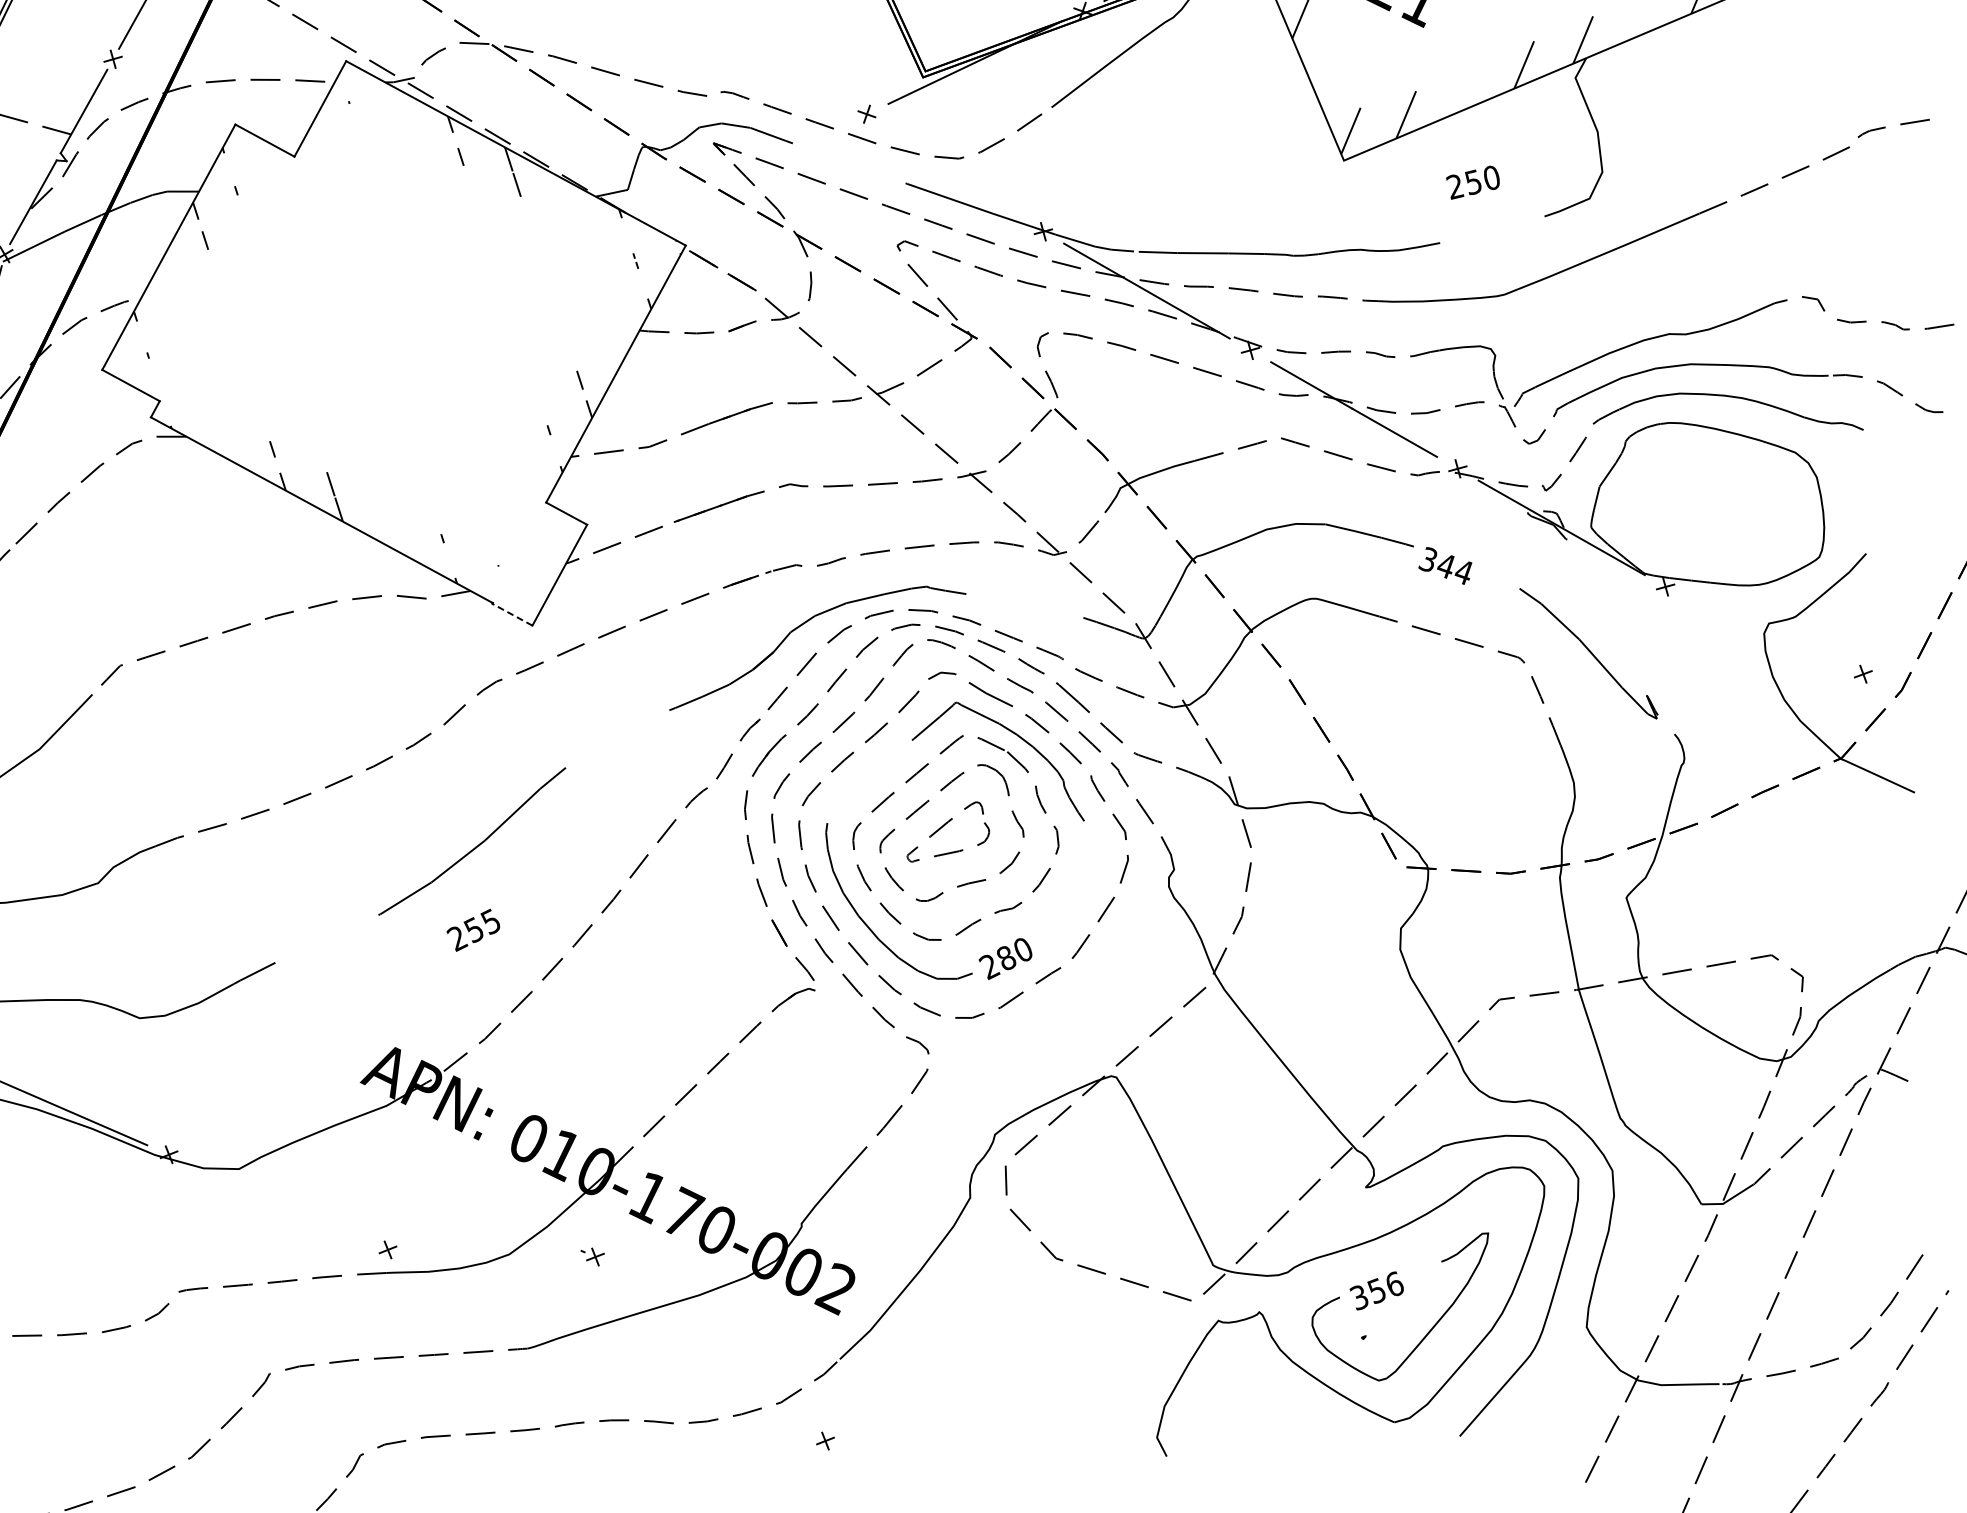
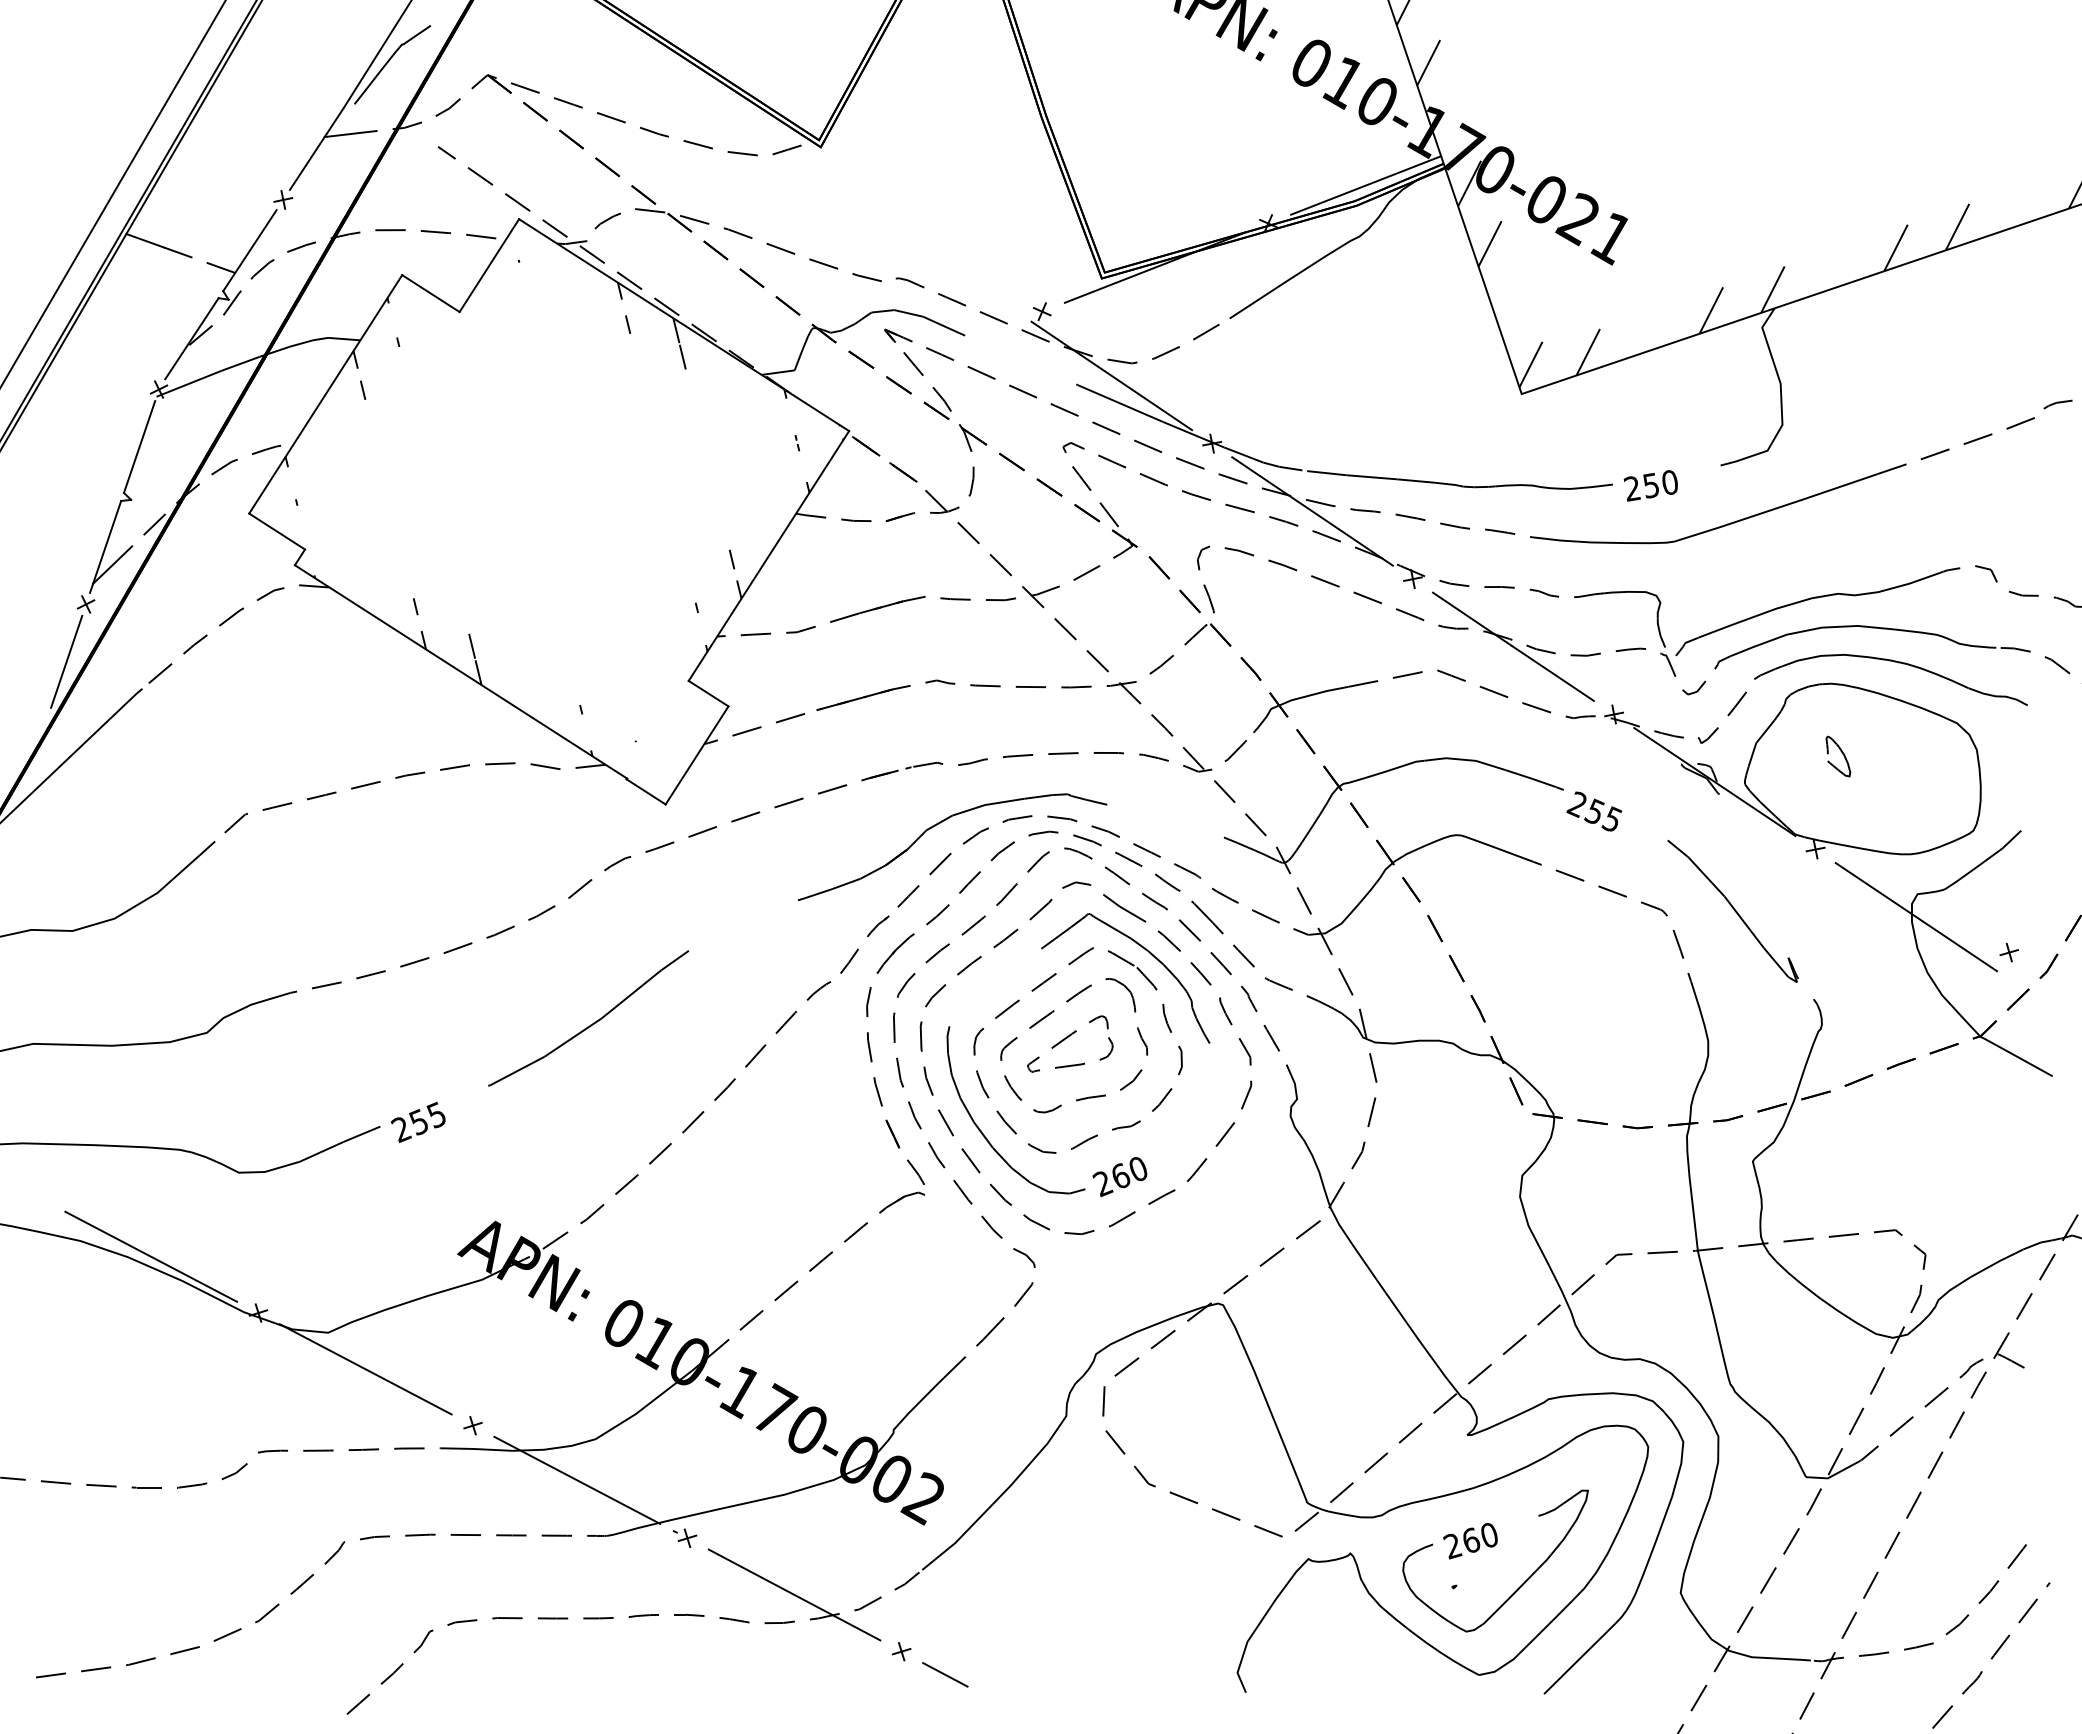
line: (939, 172) -> (1111, 375), added
text: (1472, 182) -> (1650, 485), moved
part: (1681, 493) -> (1838, 756), added
text: (1445, 565) -> (1594, 811), 344 -> 255
line: (511, 614) -> (645, 791), dashed -> solid
line: (1769, 646) -> (1916, 917), added
text: (473, 930) -> (418, 1122), moved
text: (1006, 957) -> (1120, 1175), 280 -> 260
line: (278, 1202) -> (365, 1369), added
part: (592, 1256) -> (684, 1537), moved
text: (1376, 1290) -> (1470, 1540), 356 -> 260
line: (494, 1295) -> (577, 1479), added
line: (716, 1392) -> (794, 1594), added
line: (870, 1460) -> (945, 1674), added

